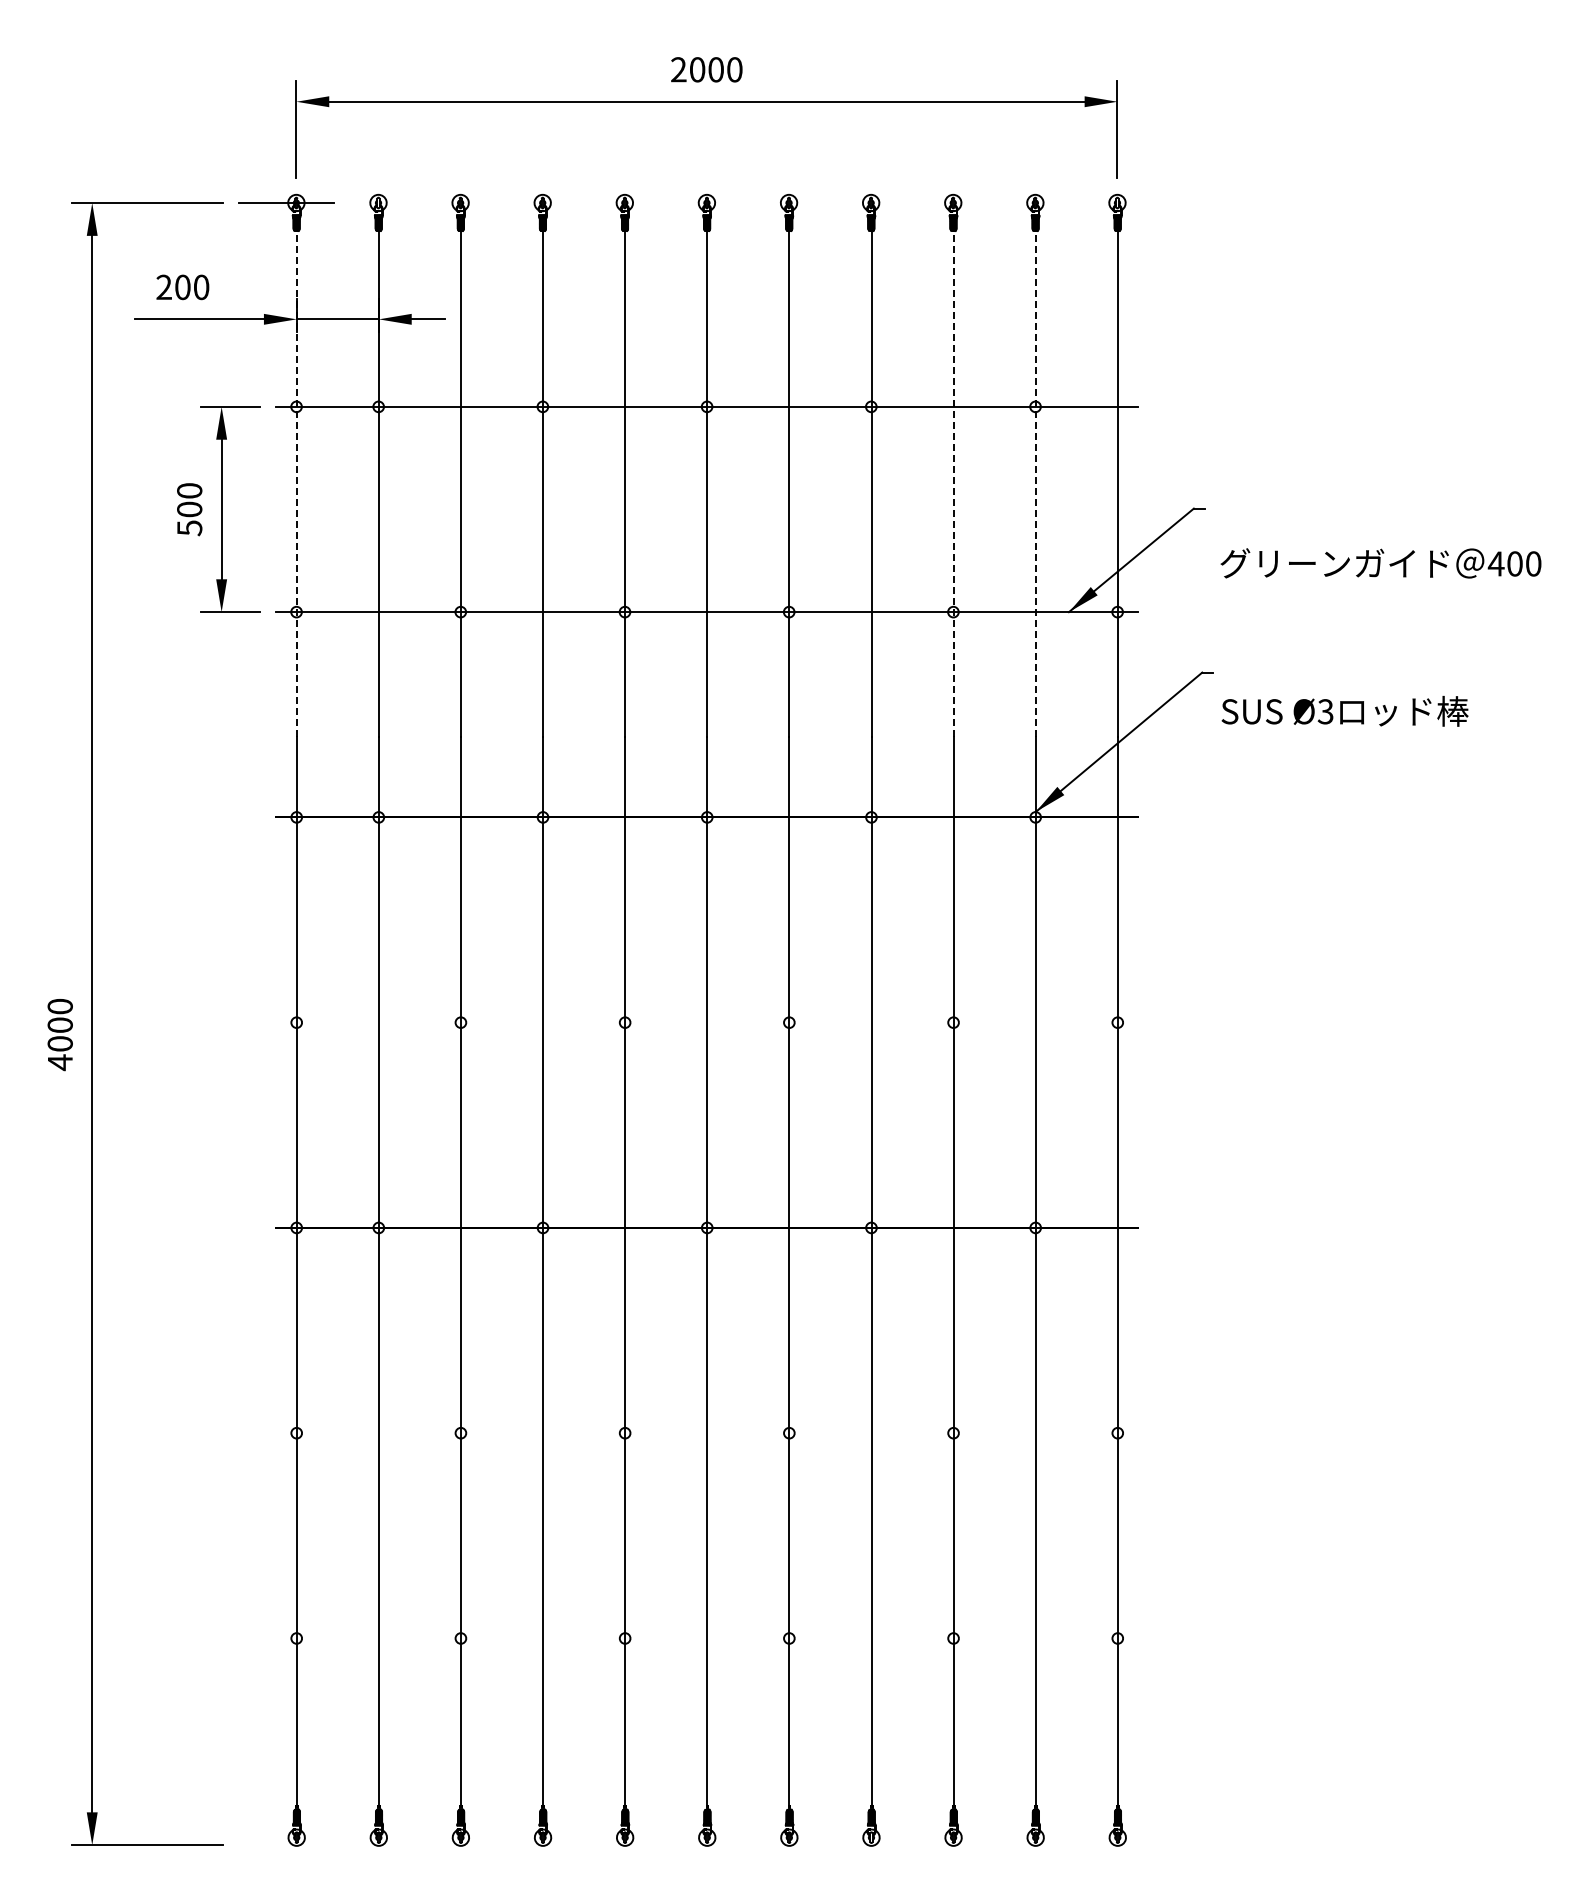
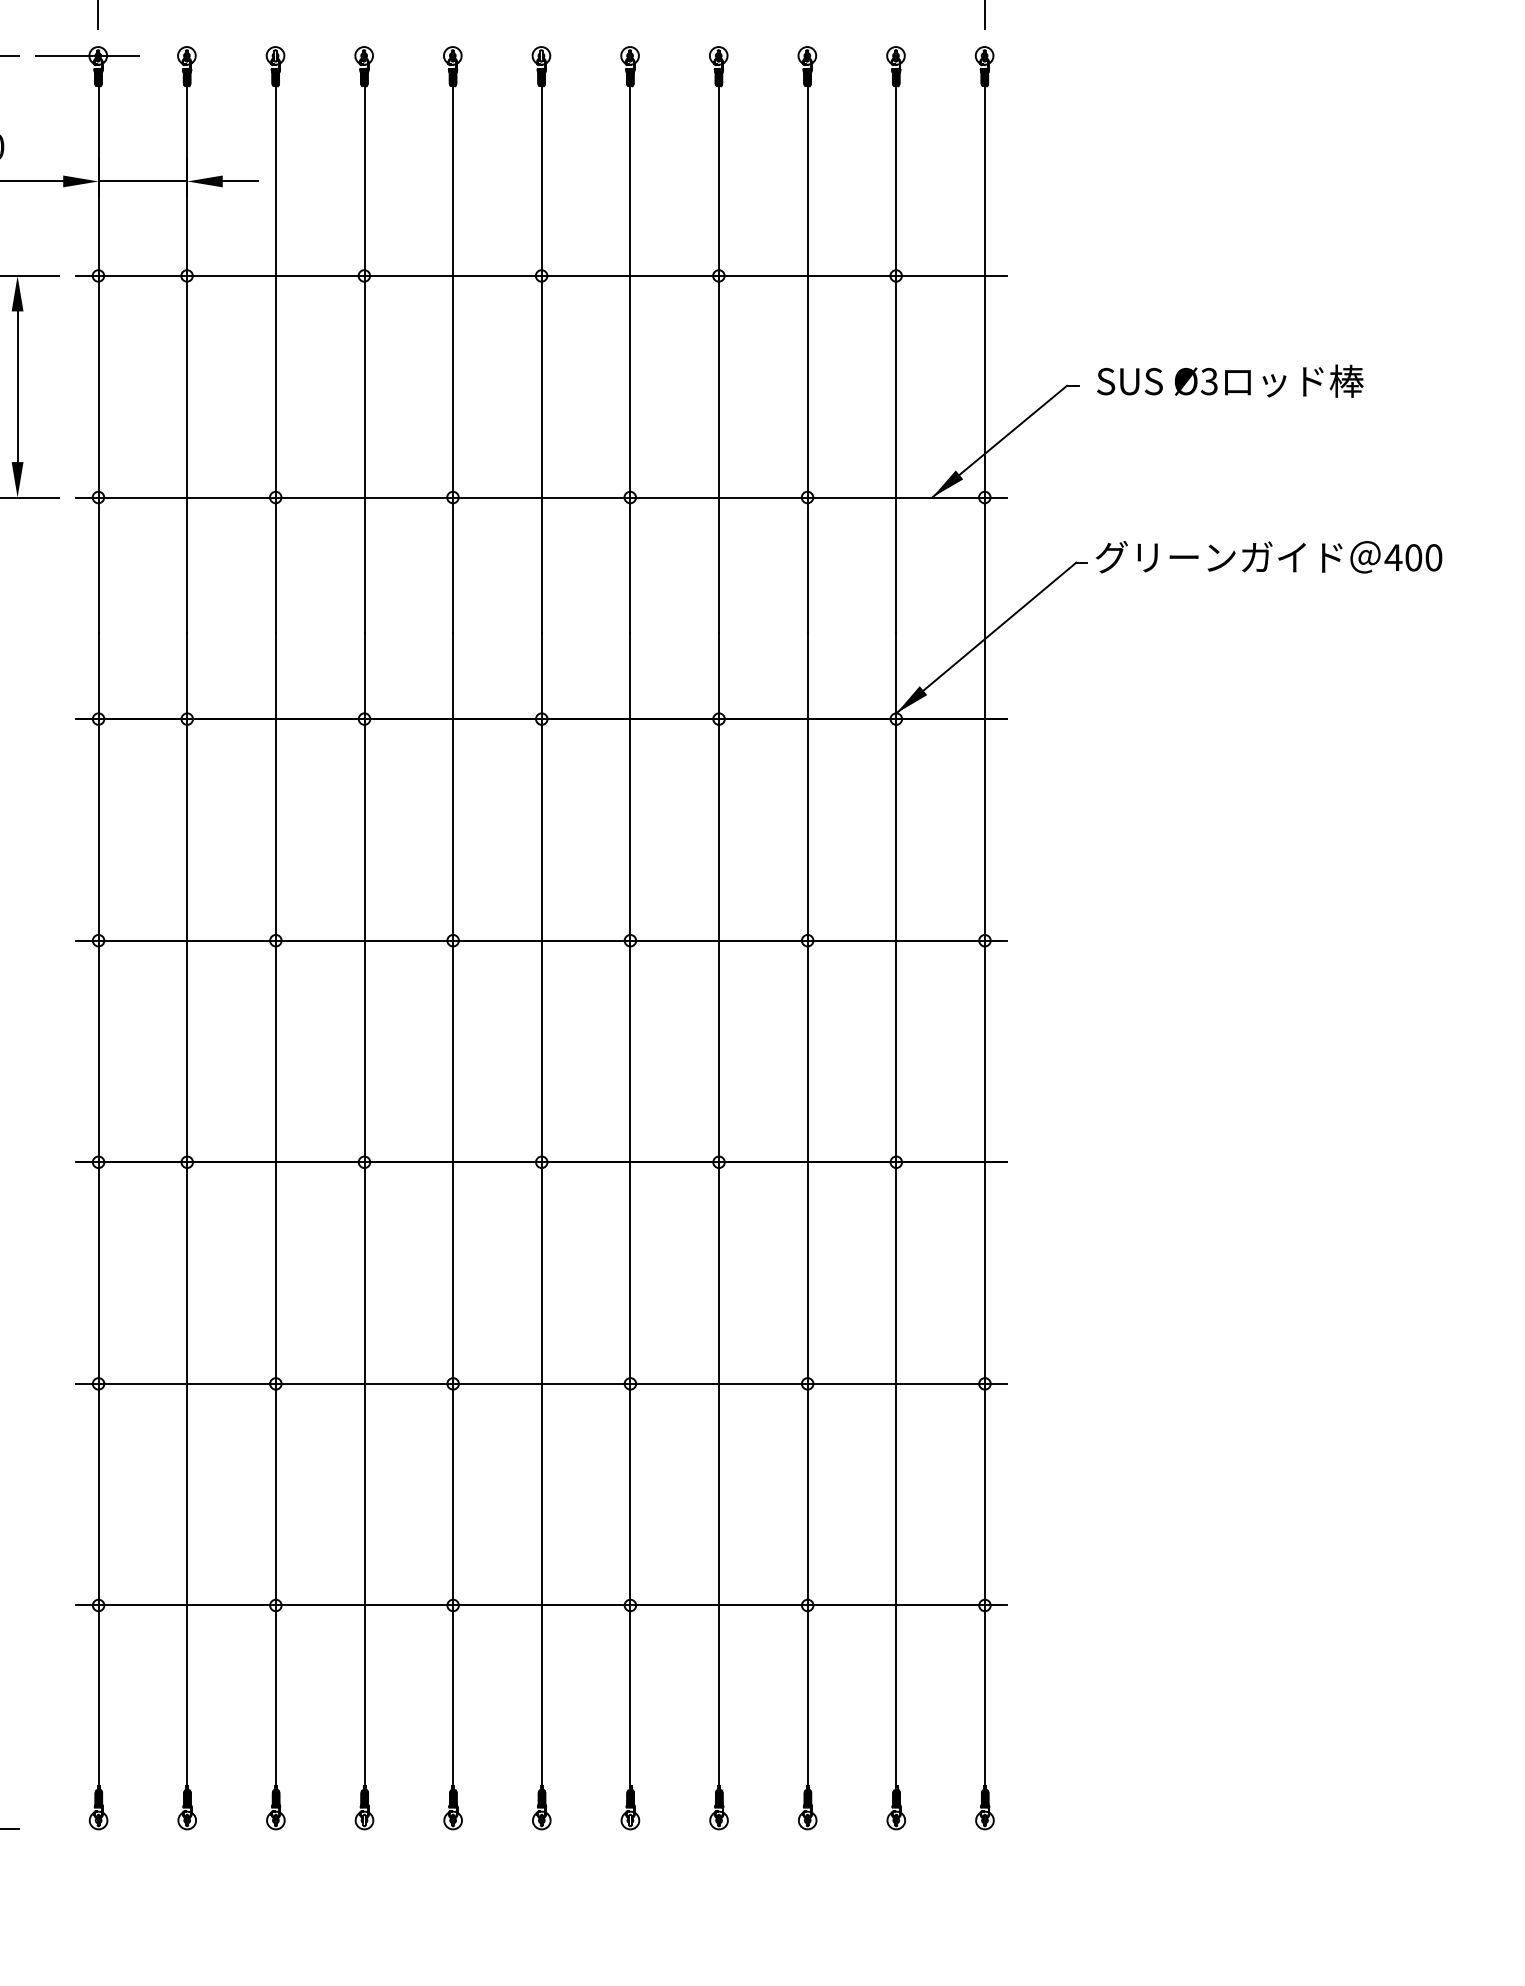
line: (296, 483) -> (98, 358), dashed -> solid
line: (953, 483) -> (807, 358), dashed -> solid
line: (1035, 483) -> (896, 358), dashed -> solid
text: (1380, 563) -> (1268, 557), moved
text: (1344, 711) -> (1229, 381), moved
line: (707, 1022) -> (542, 940), added
line: (707, 1433) -> (542, 1384), added
line: (707, 1638) -> (542, 1605), added

